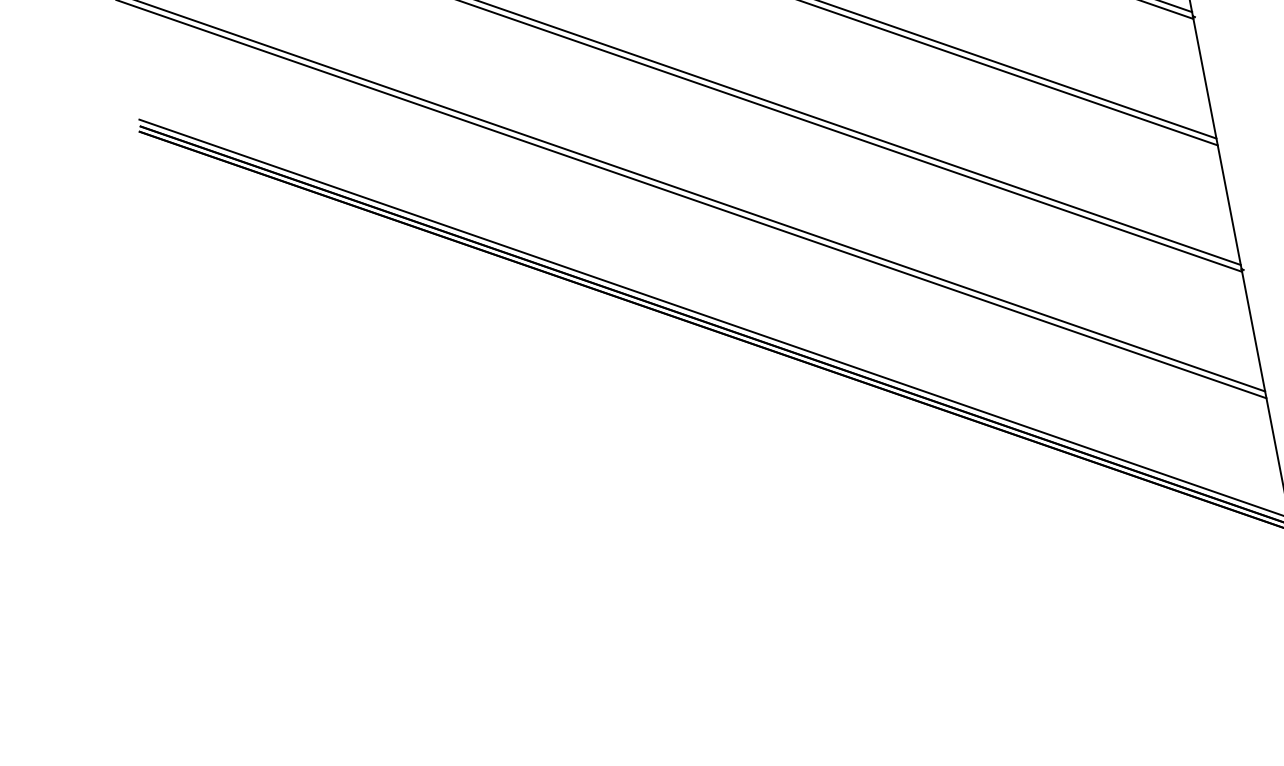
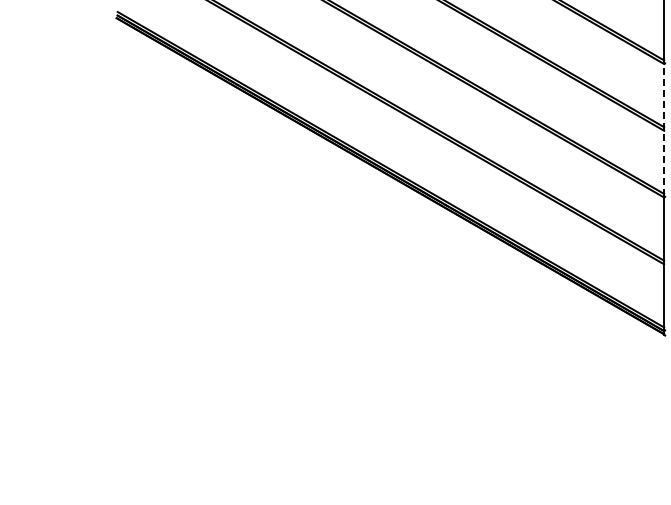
line: (1217, 142) -> (664, 129), solid -> dashed

